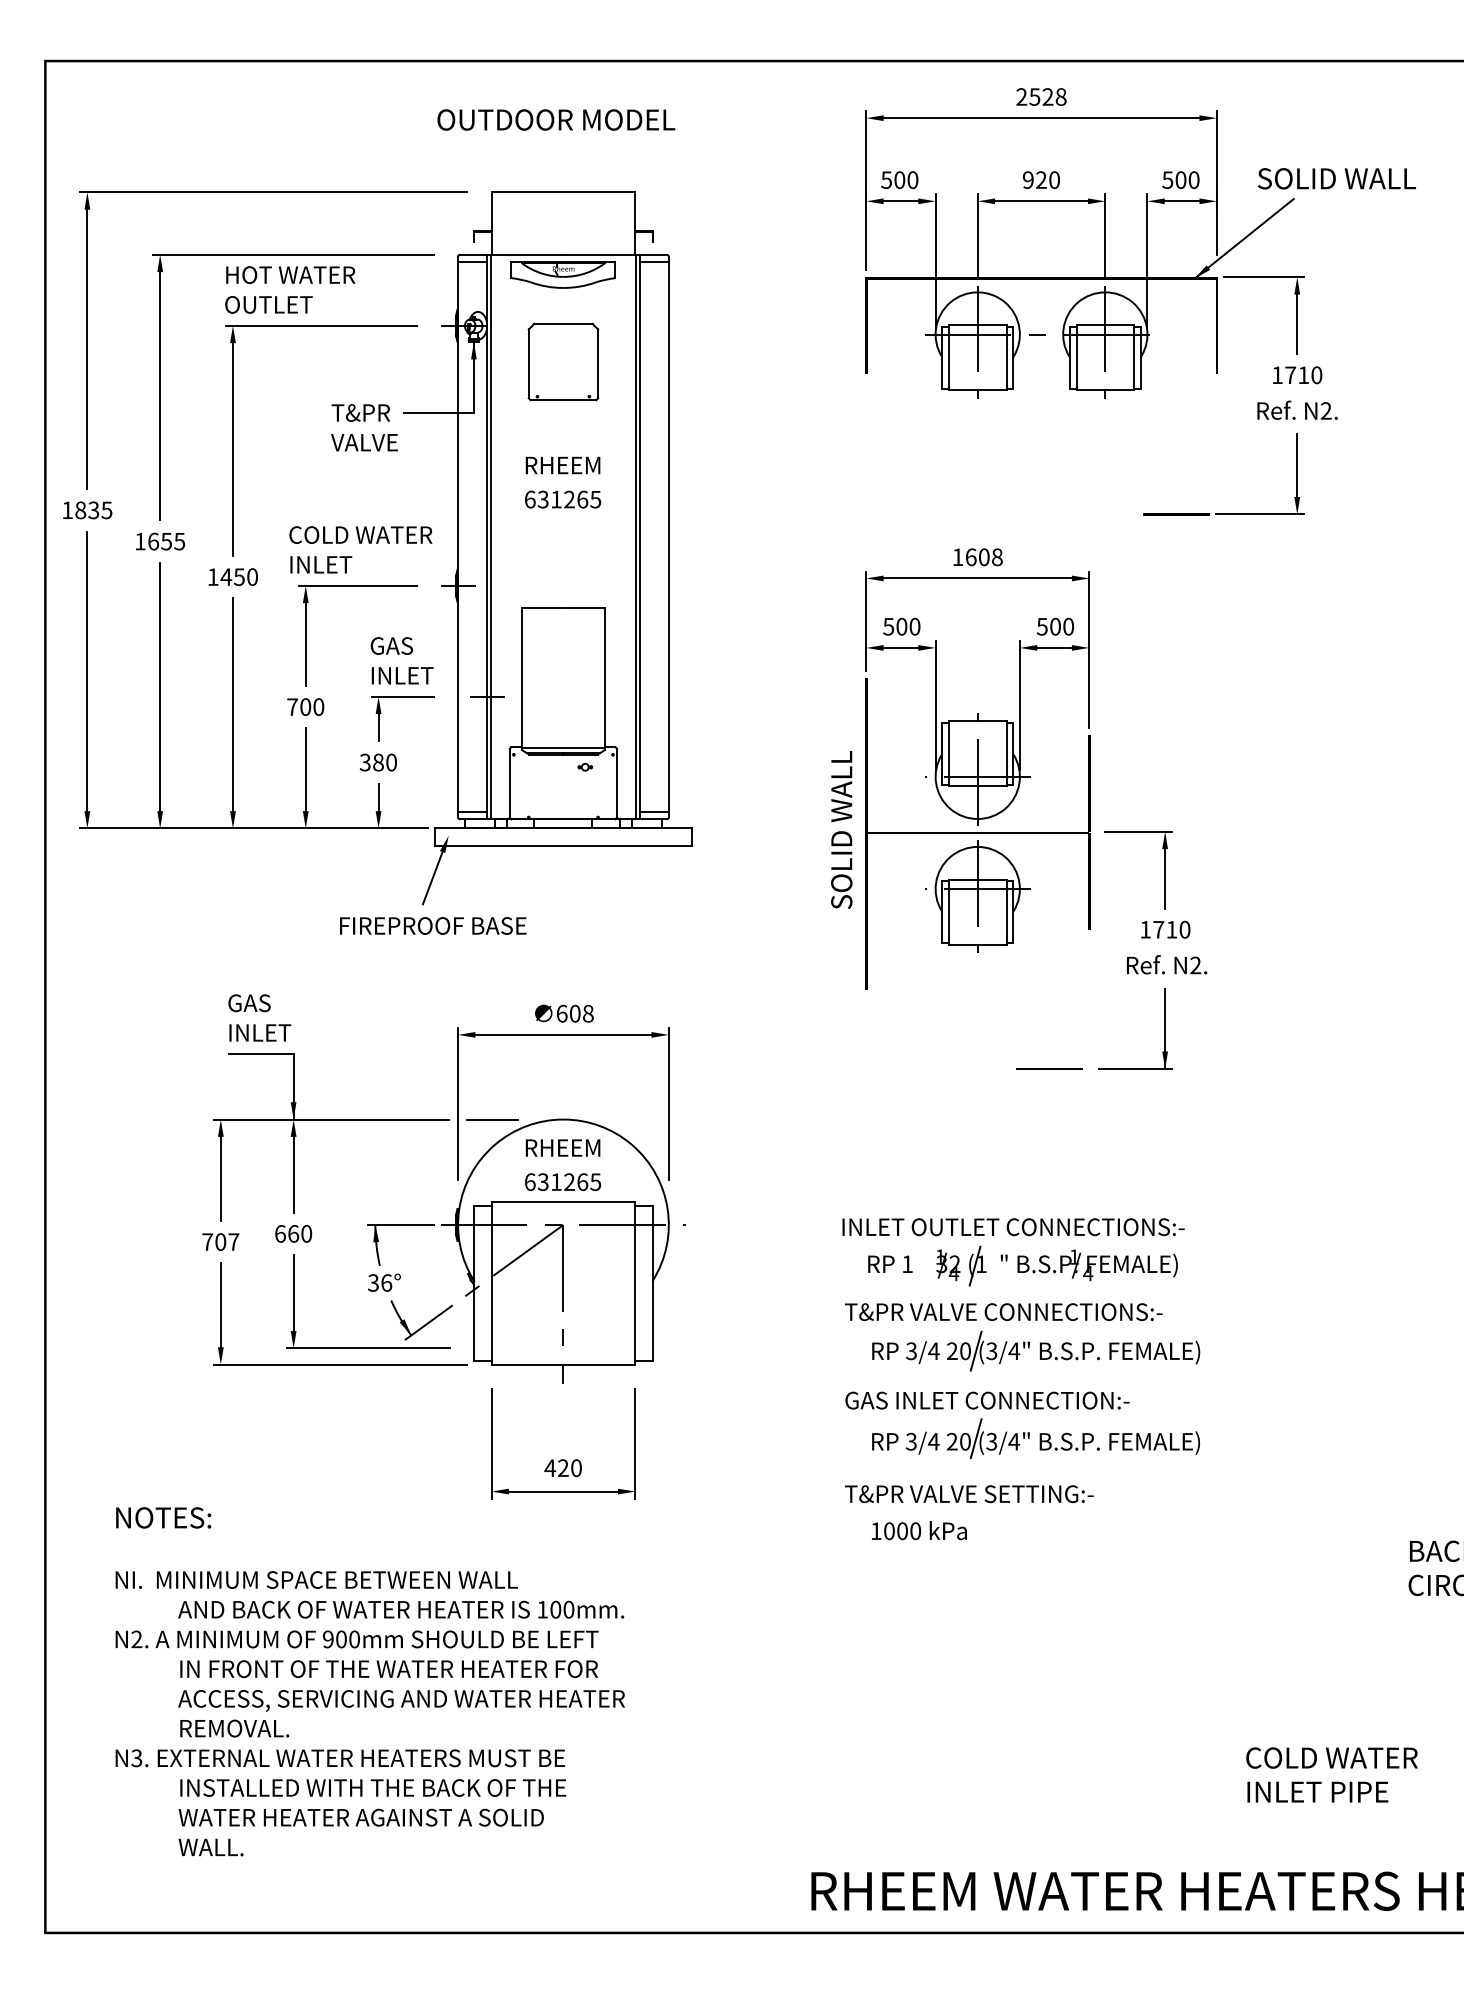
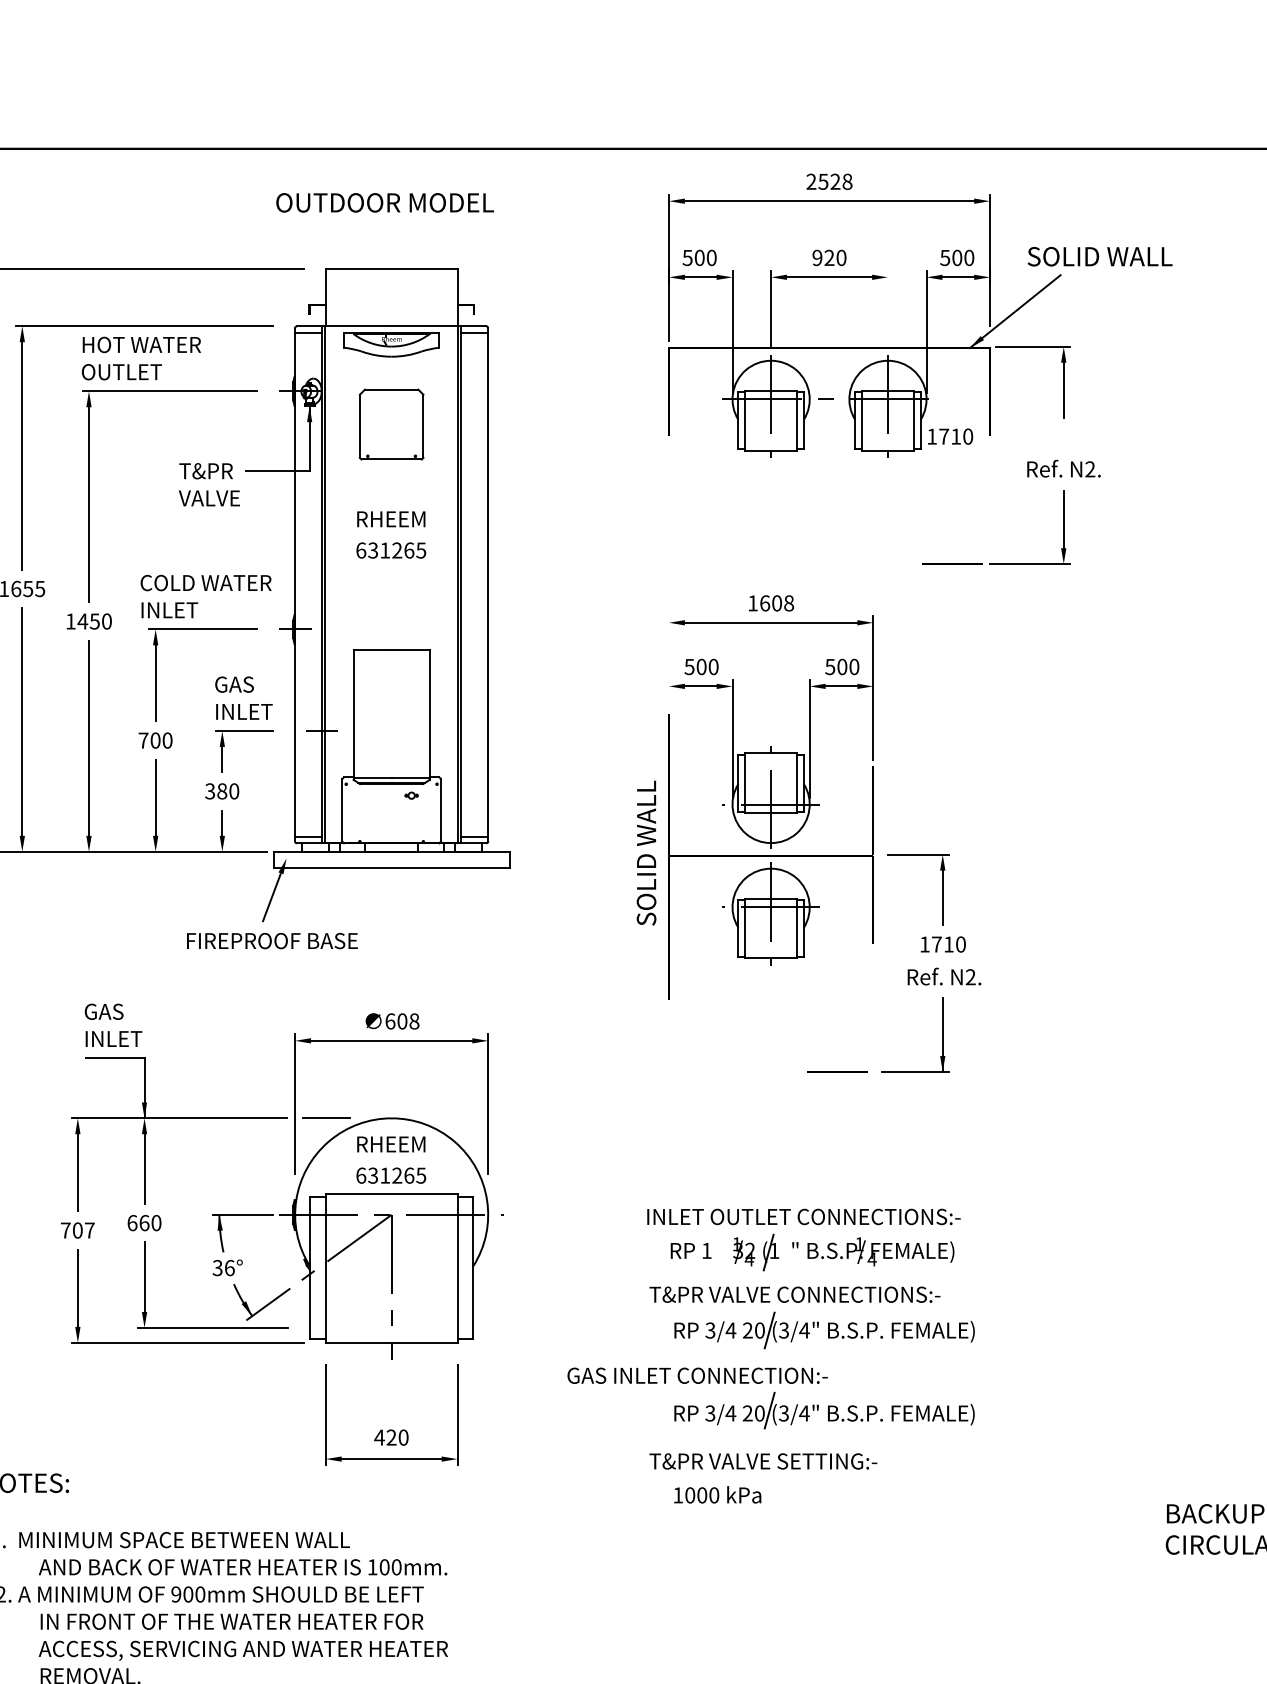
line: (1105, 236) -> (888, 309), removed
text: (1297, 375) -> (950, 436), moved
line: (866, 621) -> (669, 662), removed
text: (987, 1400) -> (697, 1375), moved

